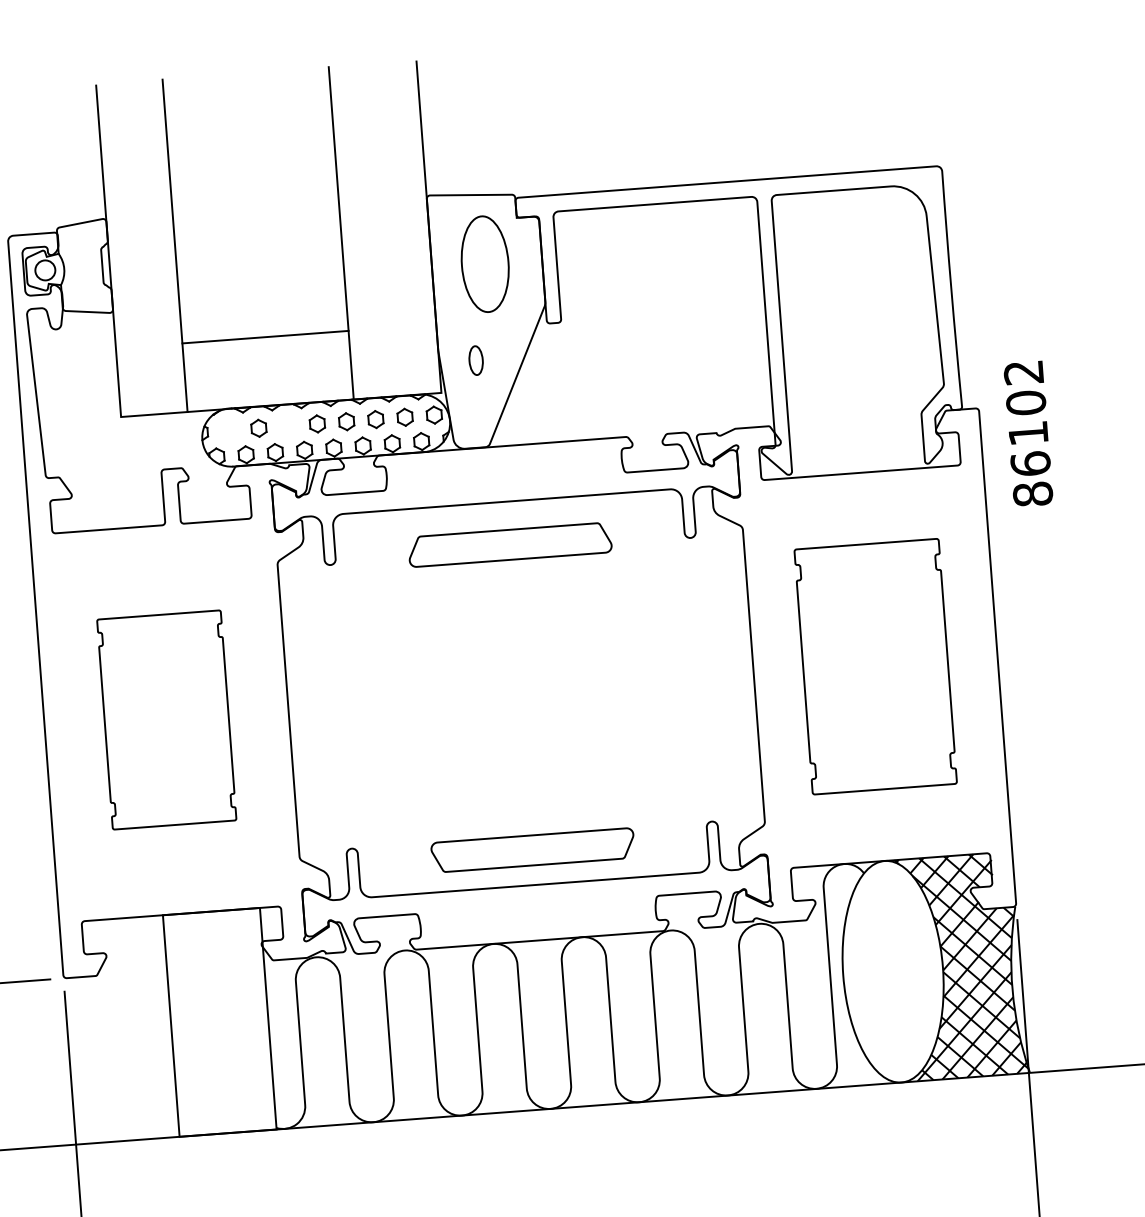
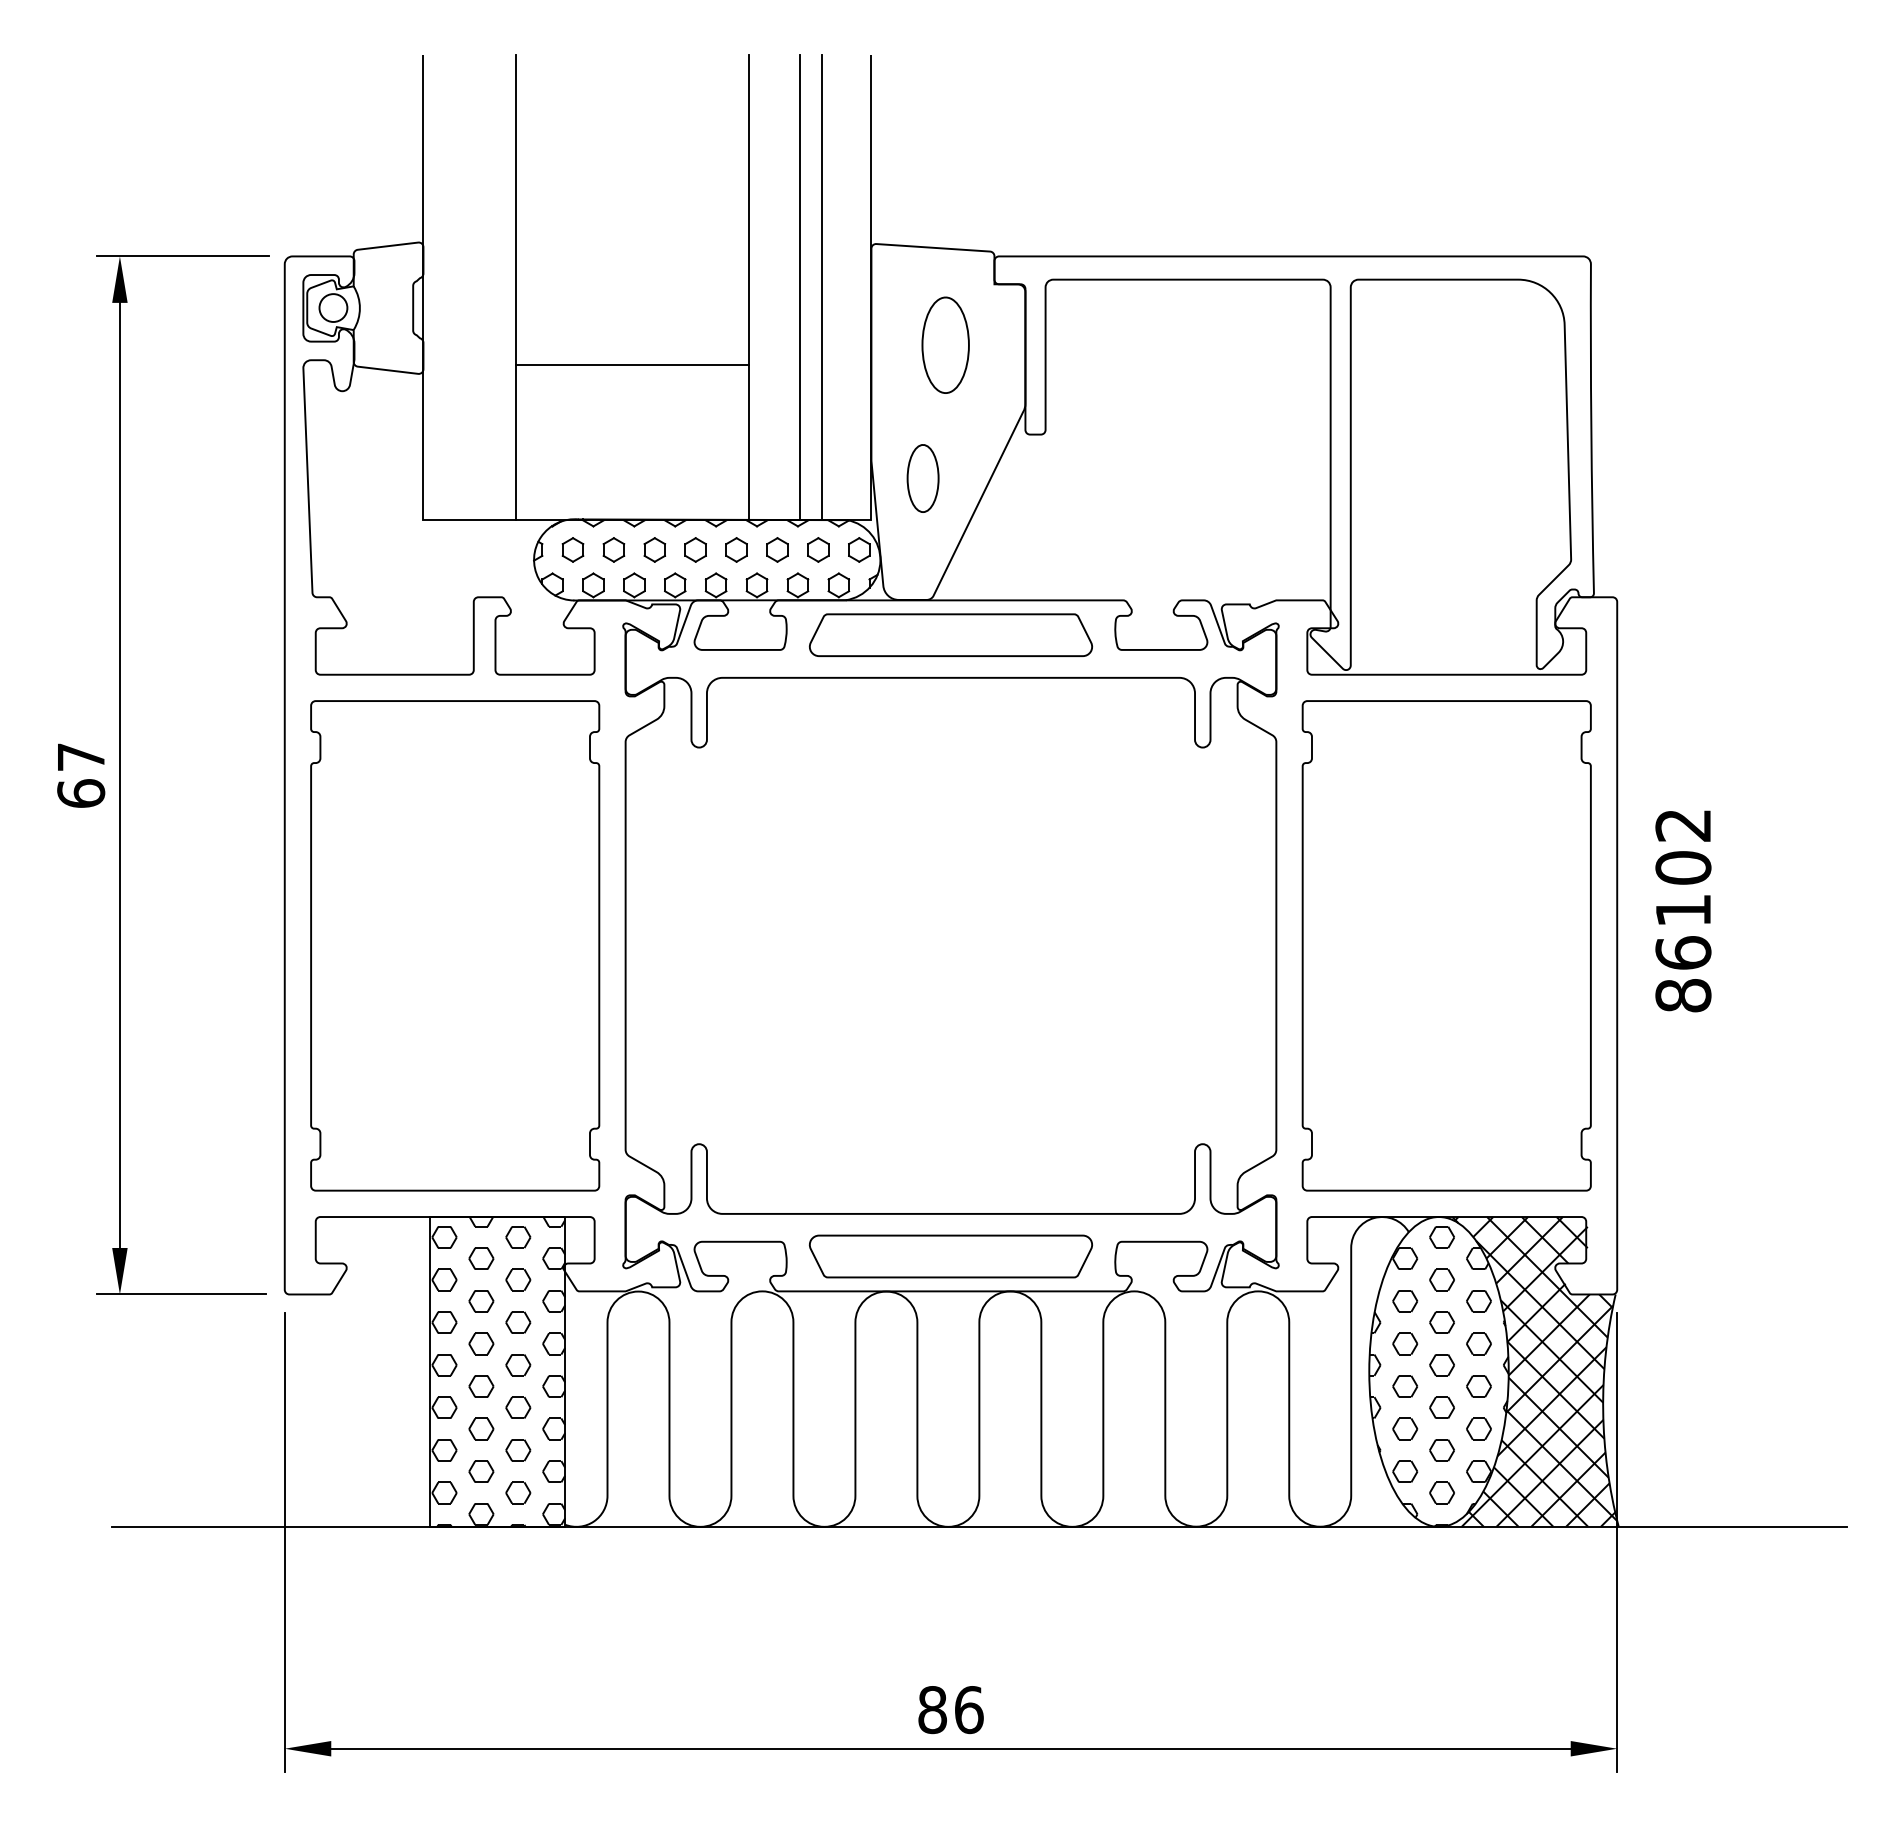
line: (393, 229) -> (821, 287), added
line: (377, 230) -> (799, 287), added
part: (484, 263) -> (945, 344), size x0.71
line: (265, 336) -> (632, 364), moved
part: (475, 360) -> (922, 478), size x1.67
part: (287, 425) -> (654, 549), added
part: (229, 430) -> (572, 549), added
text: (1028, 434) -> (1683, 911), moved
curve: (508, 530) -> (950, 615), moved
part: (875, 666) -> (1446, 945), size x1.43
part: (166, 719) -> (455, 945), size x1.67
curve: (531, 836) -> (950, 1236), moved
hatch: (893, 975) -> (1438, 1376), added
hatch: (220, 1022) -> (498, 1371), added

